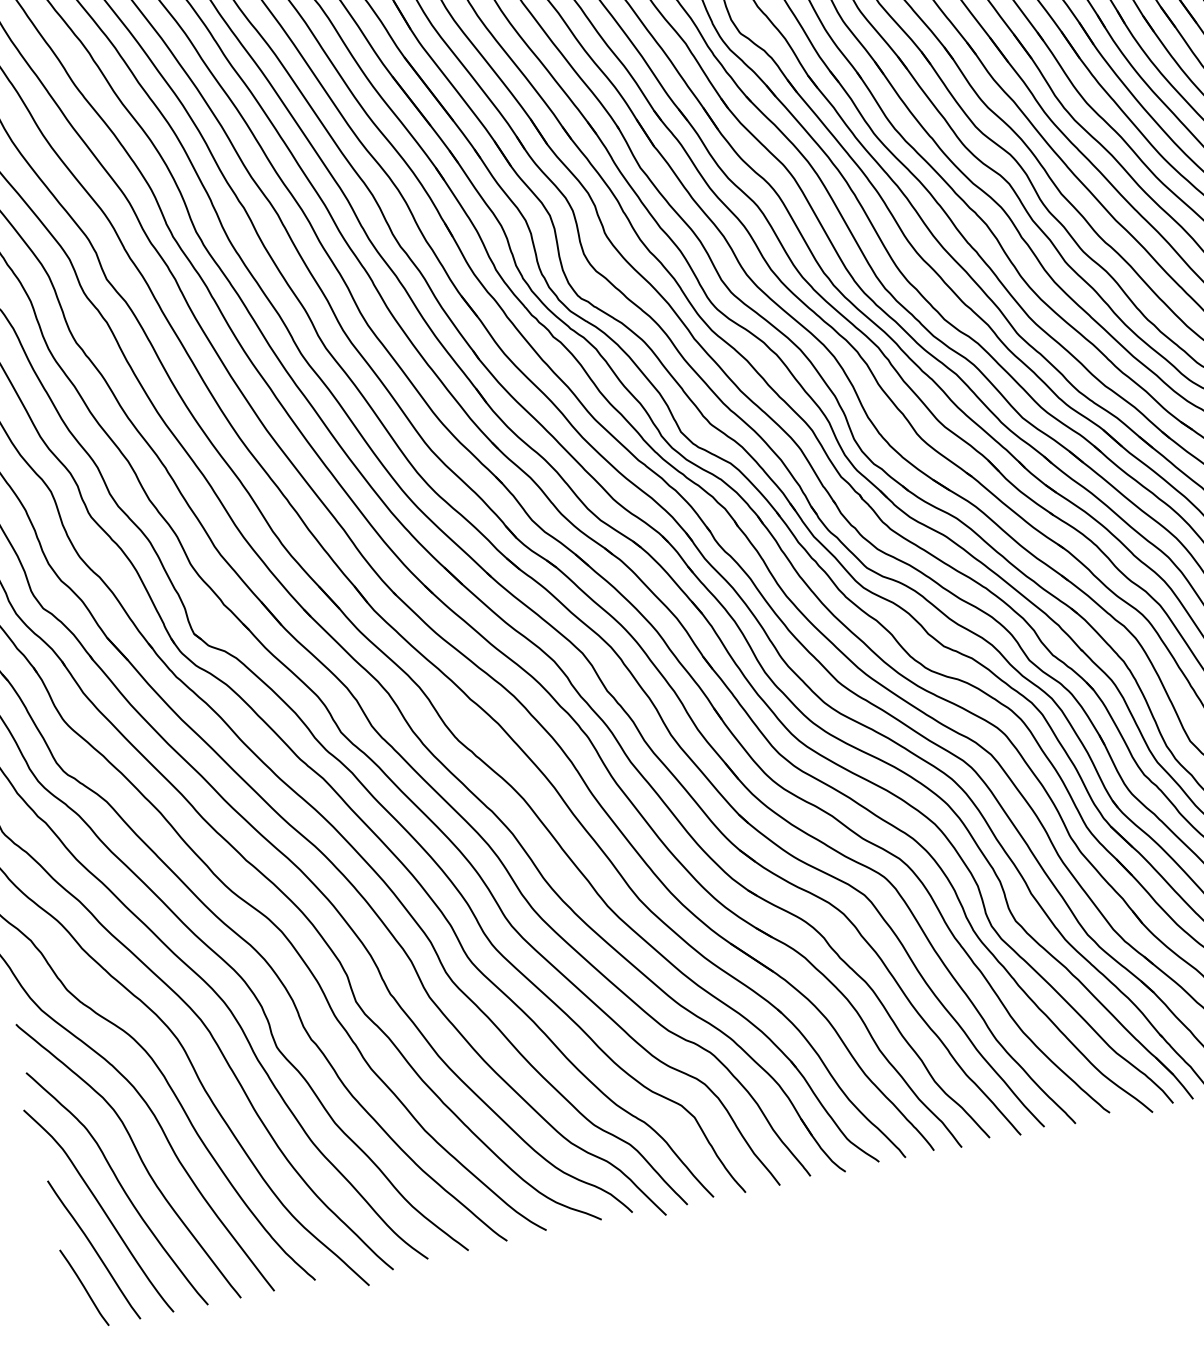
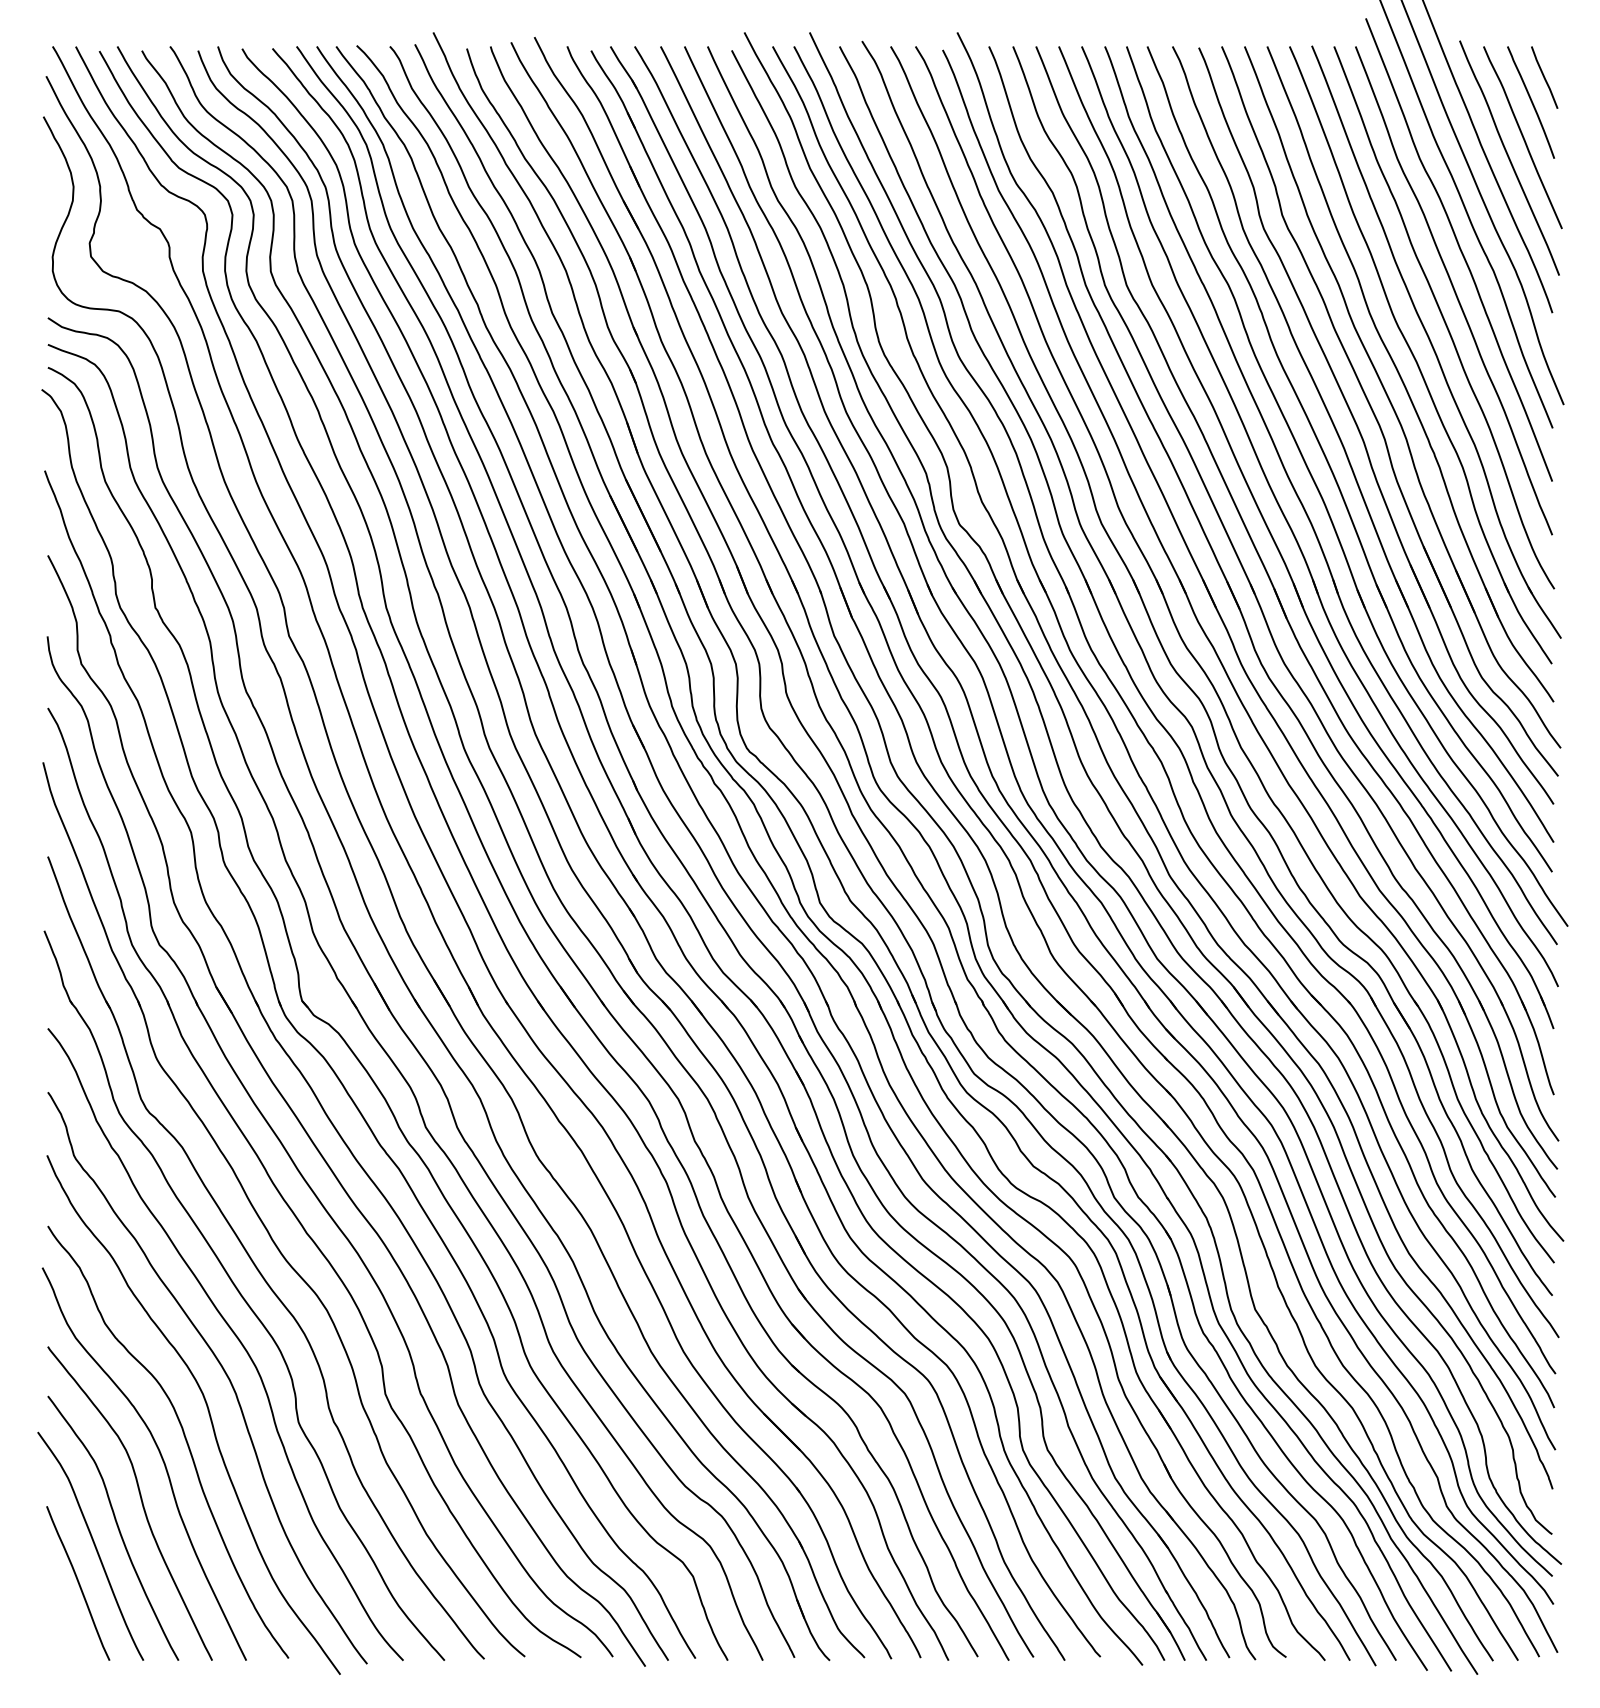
line: (83, 1287) -> (60, 1618), removed

